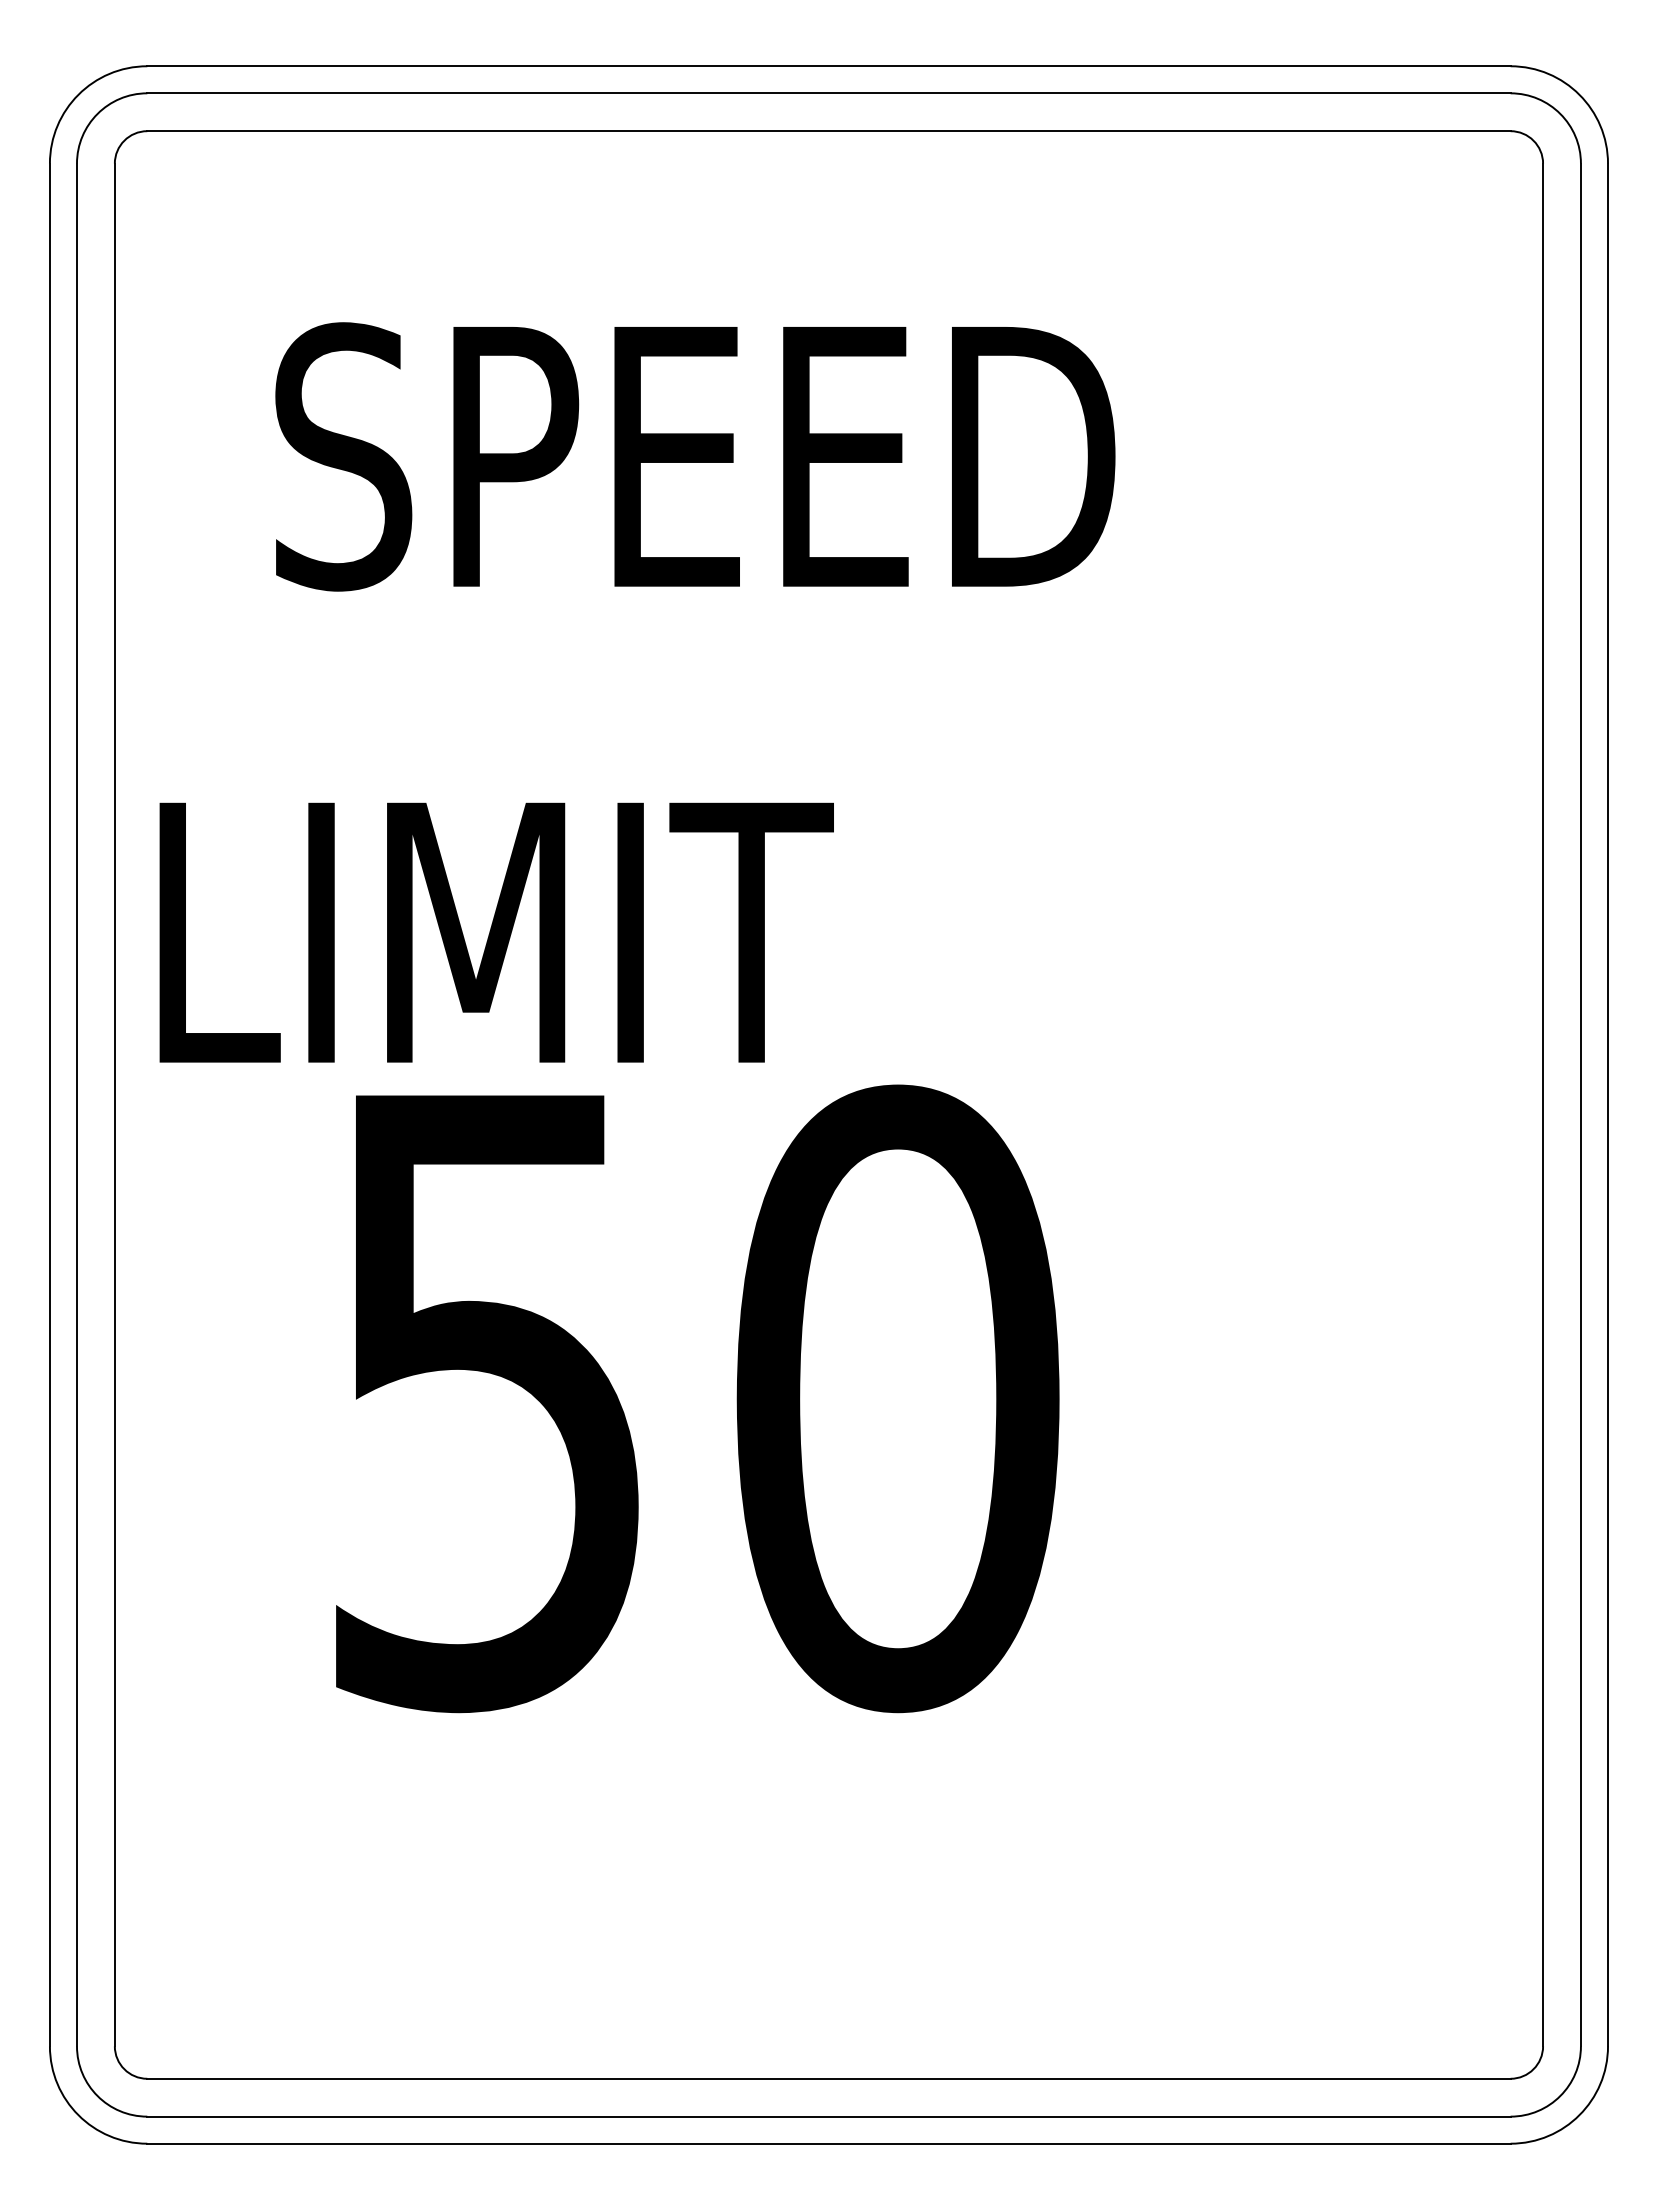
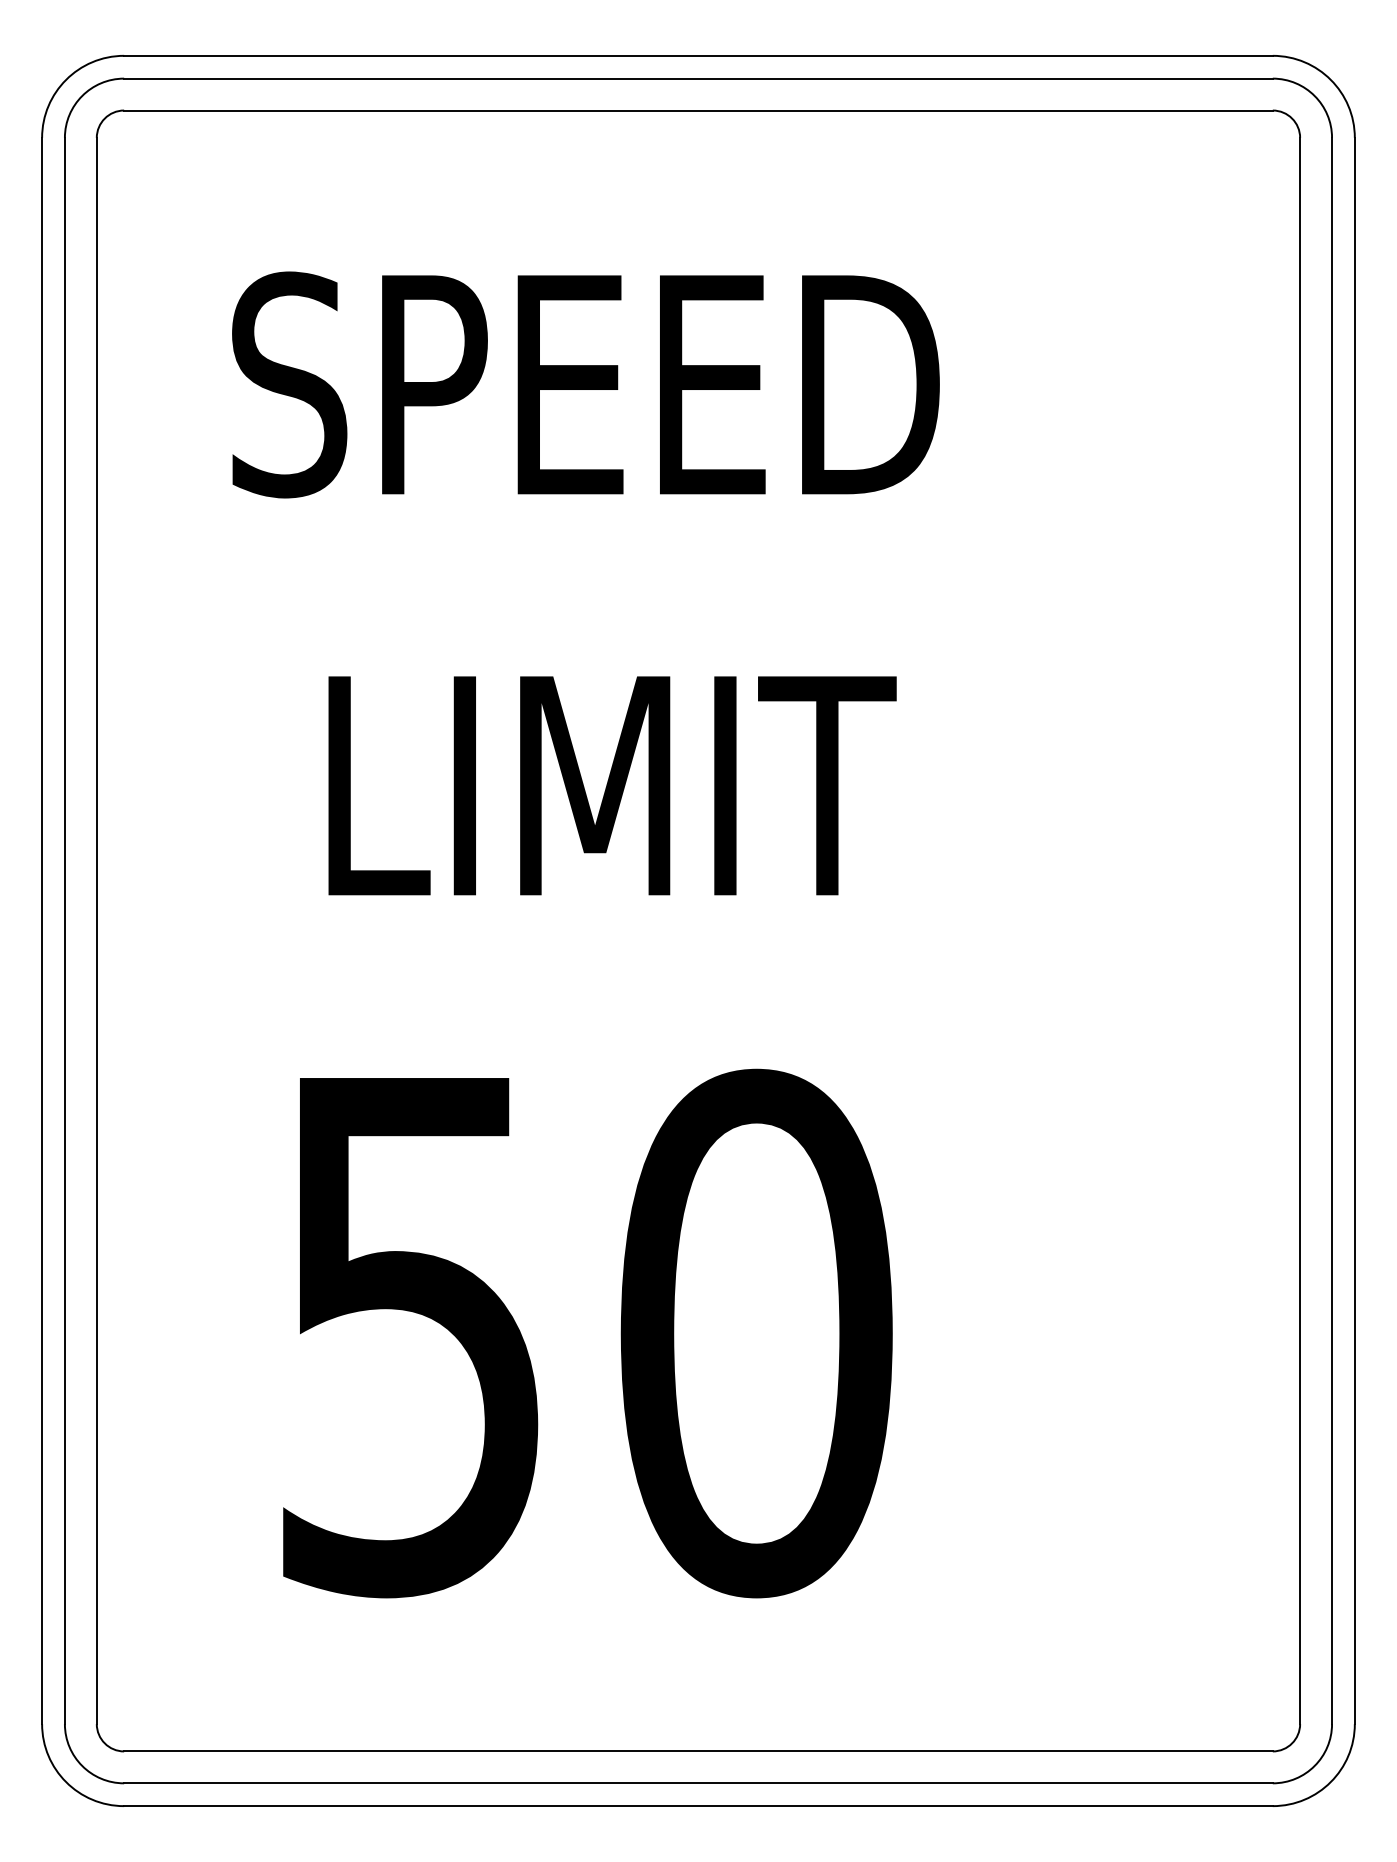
text: (496, 932) -> (612, 785), moved
text: (697, 1398) -> (587, 1333), moved

